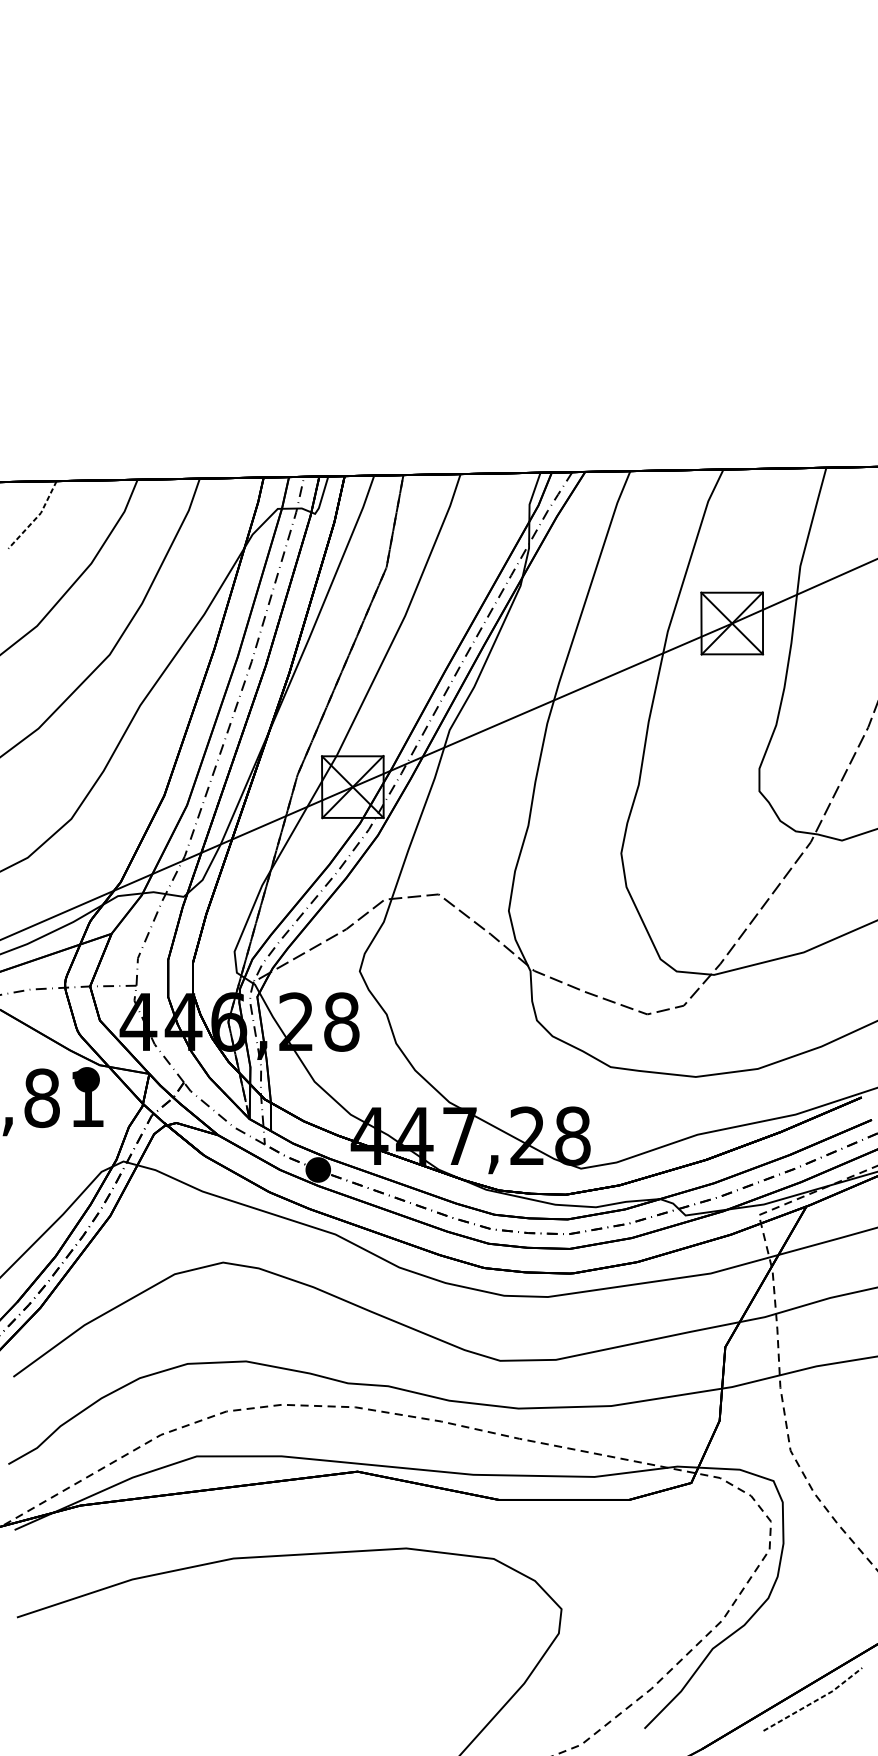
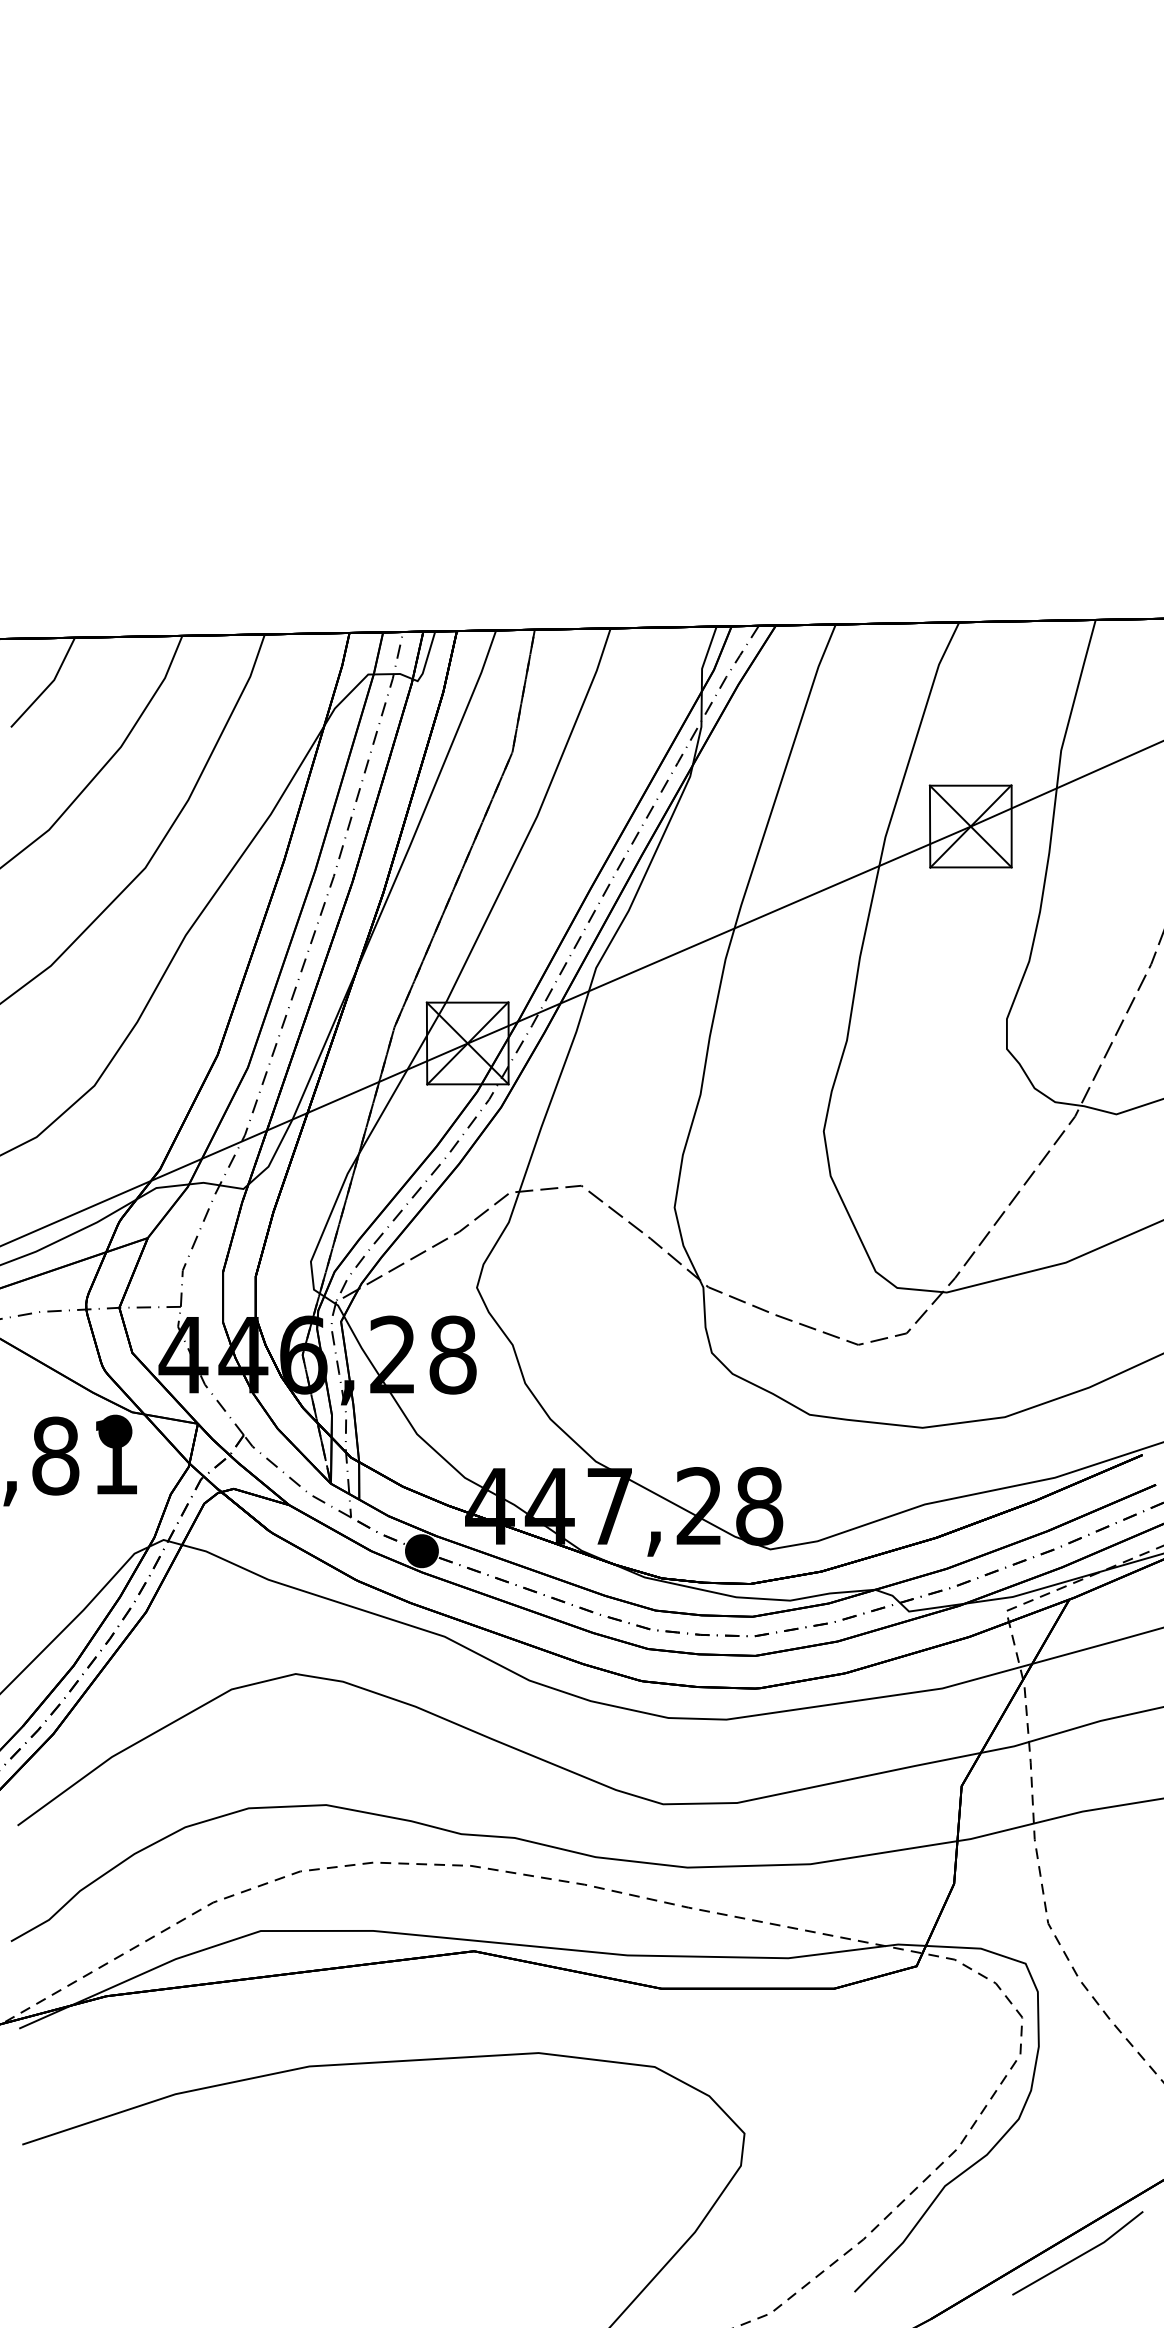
line: (36, 517) -> (48, 685), dashed -> solid
line: (814, 1701) -> (1080, 2255), dashed -> solid

